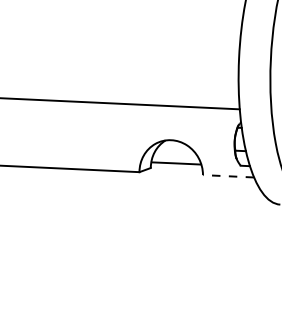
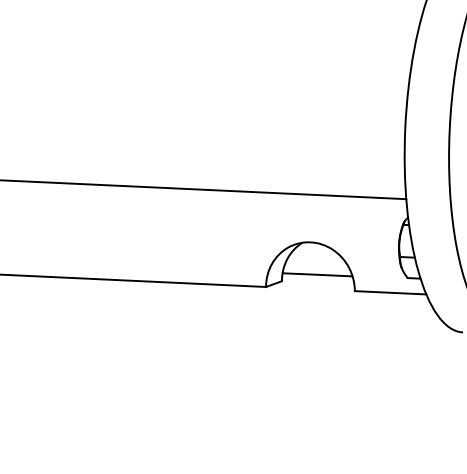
line: (228, 176) -> (390, 292), dashed -> solid

